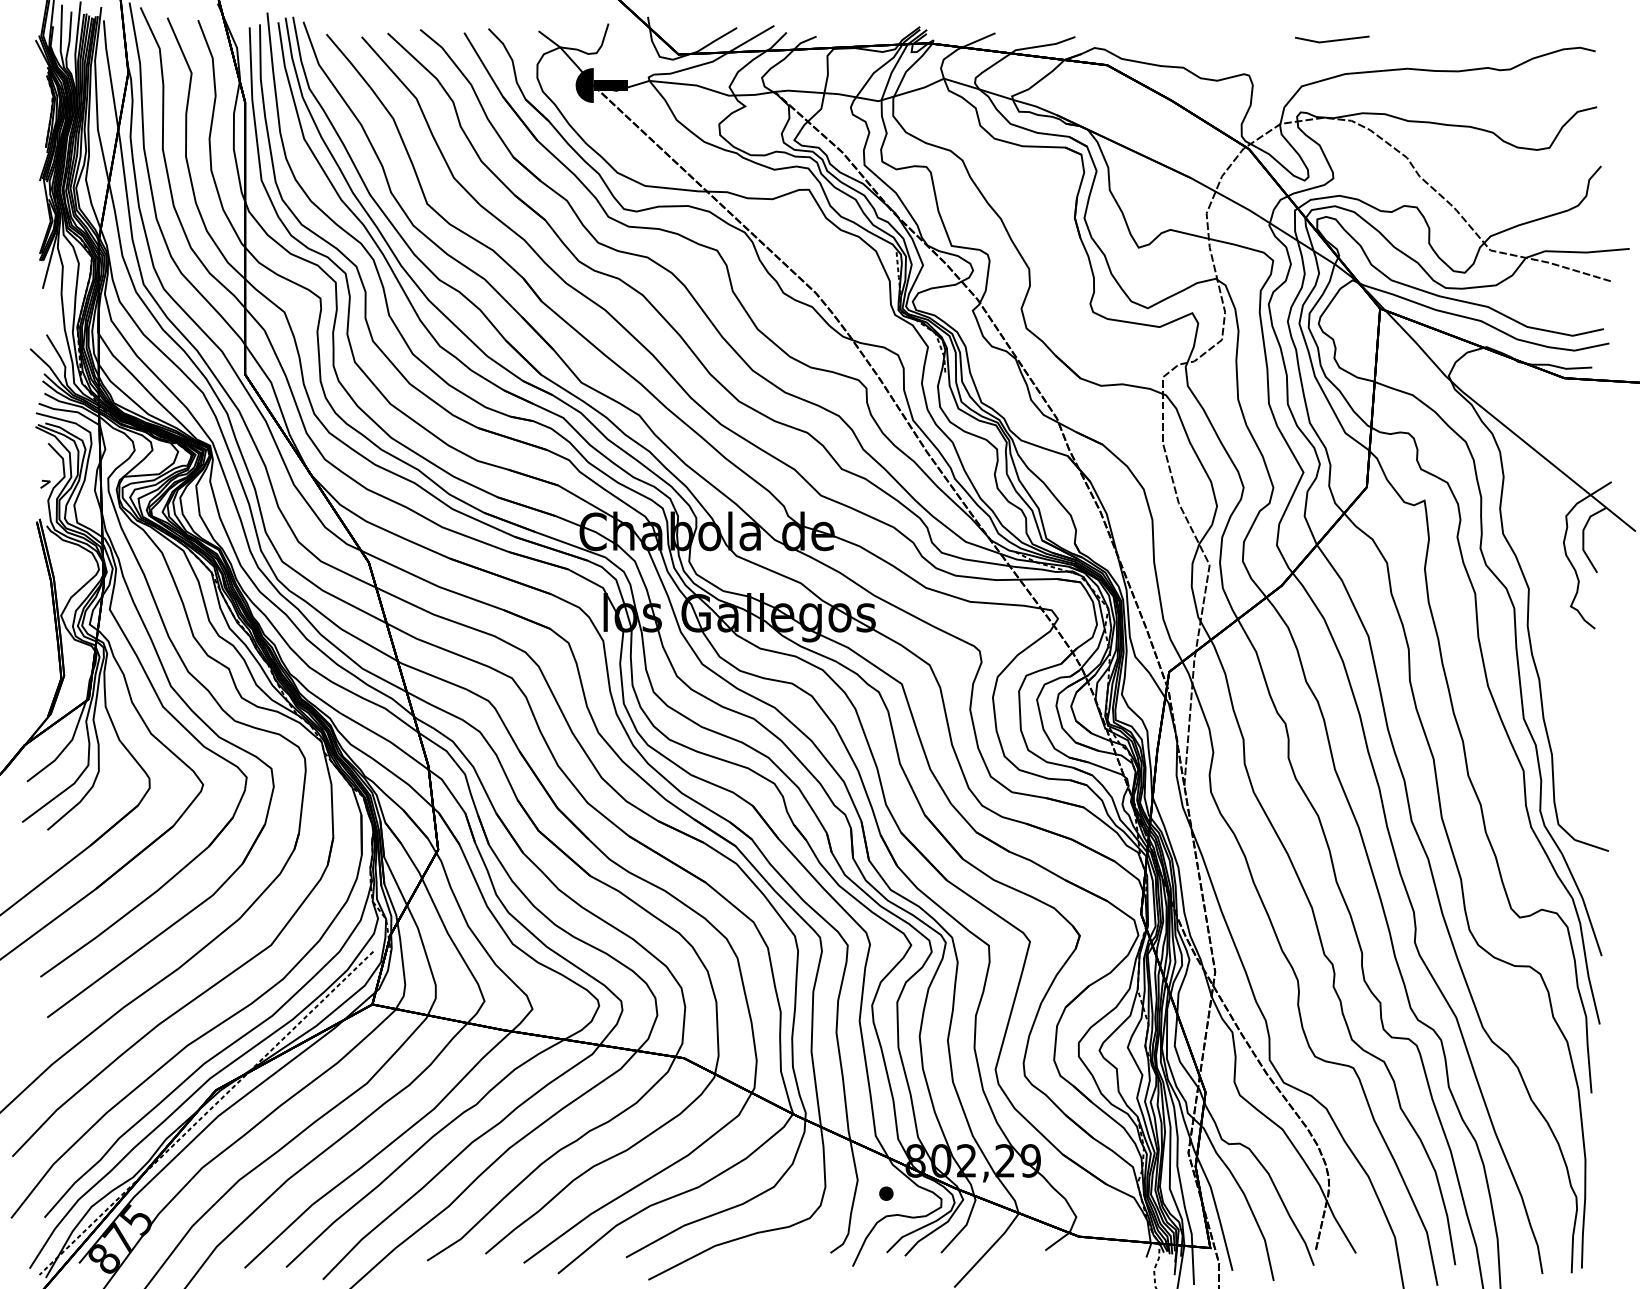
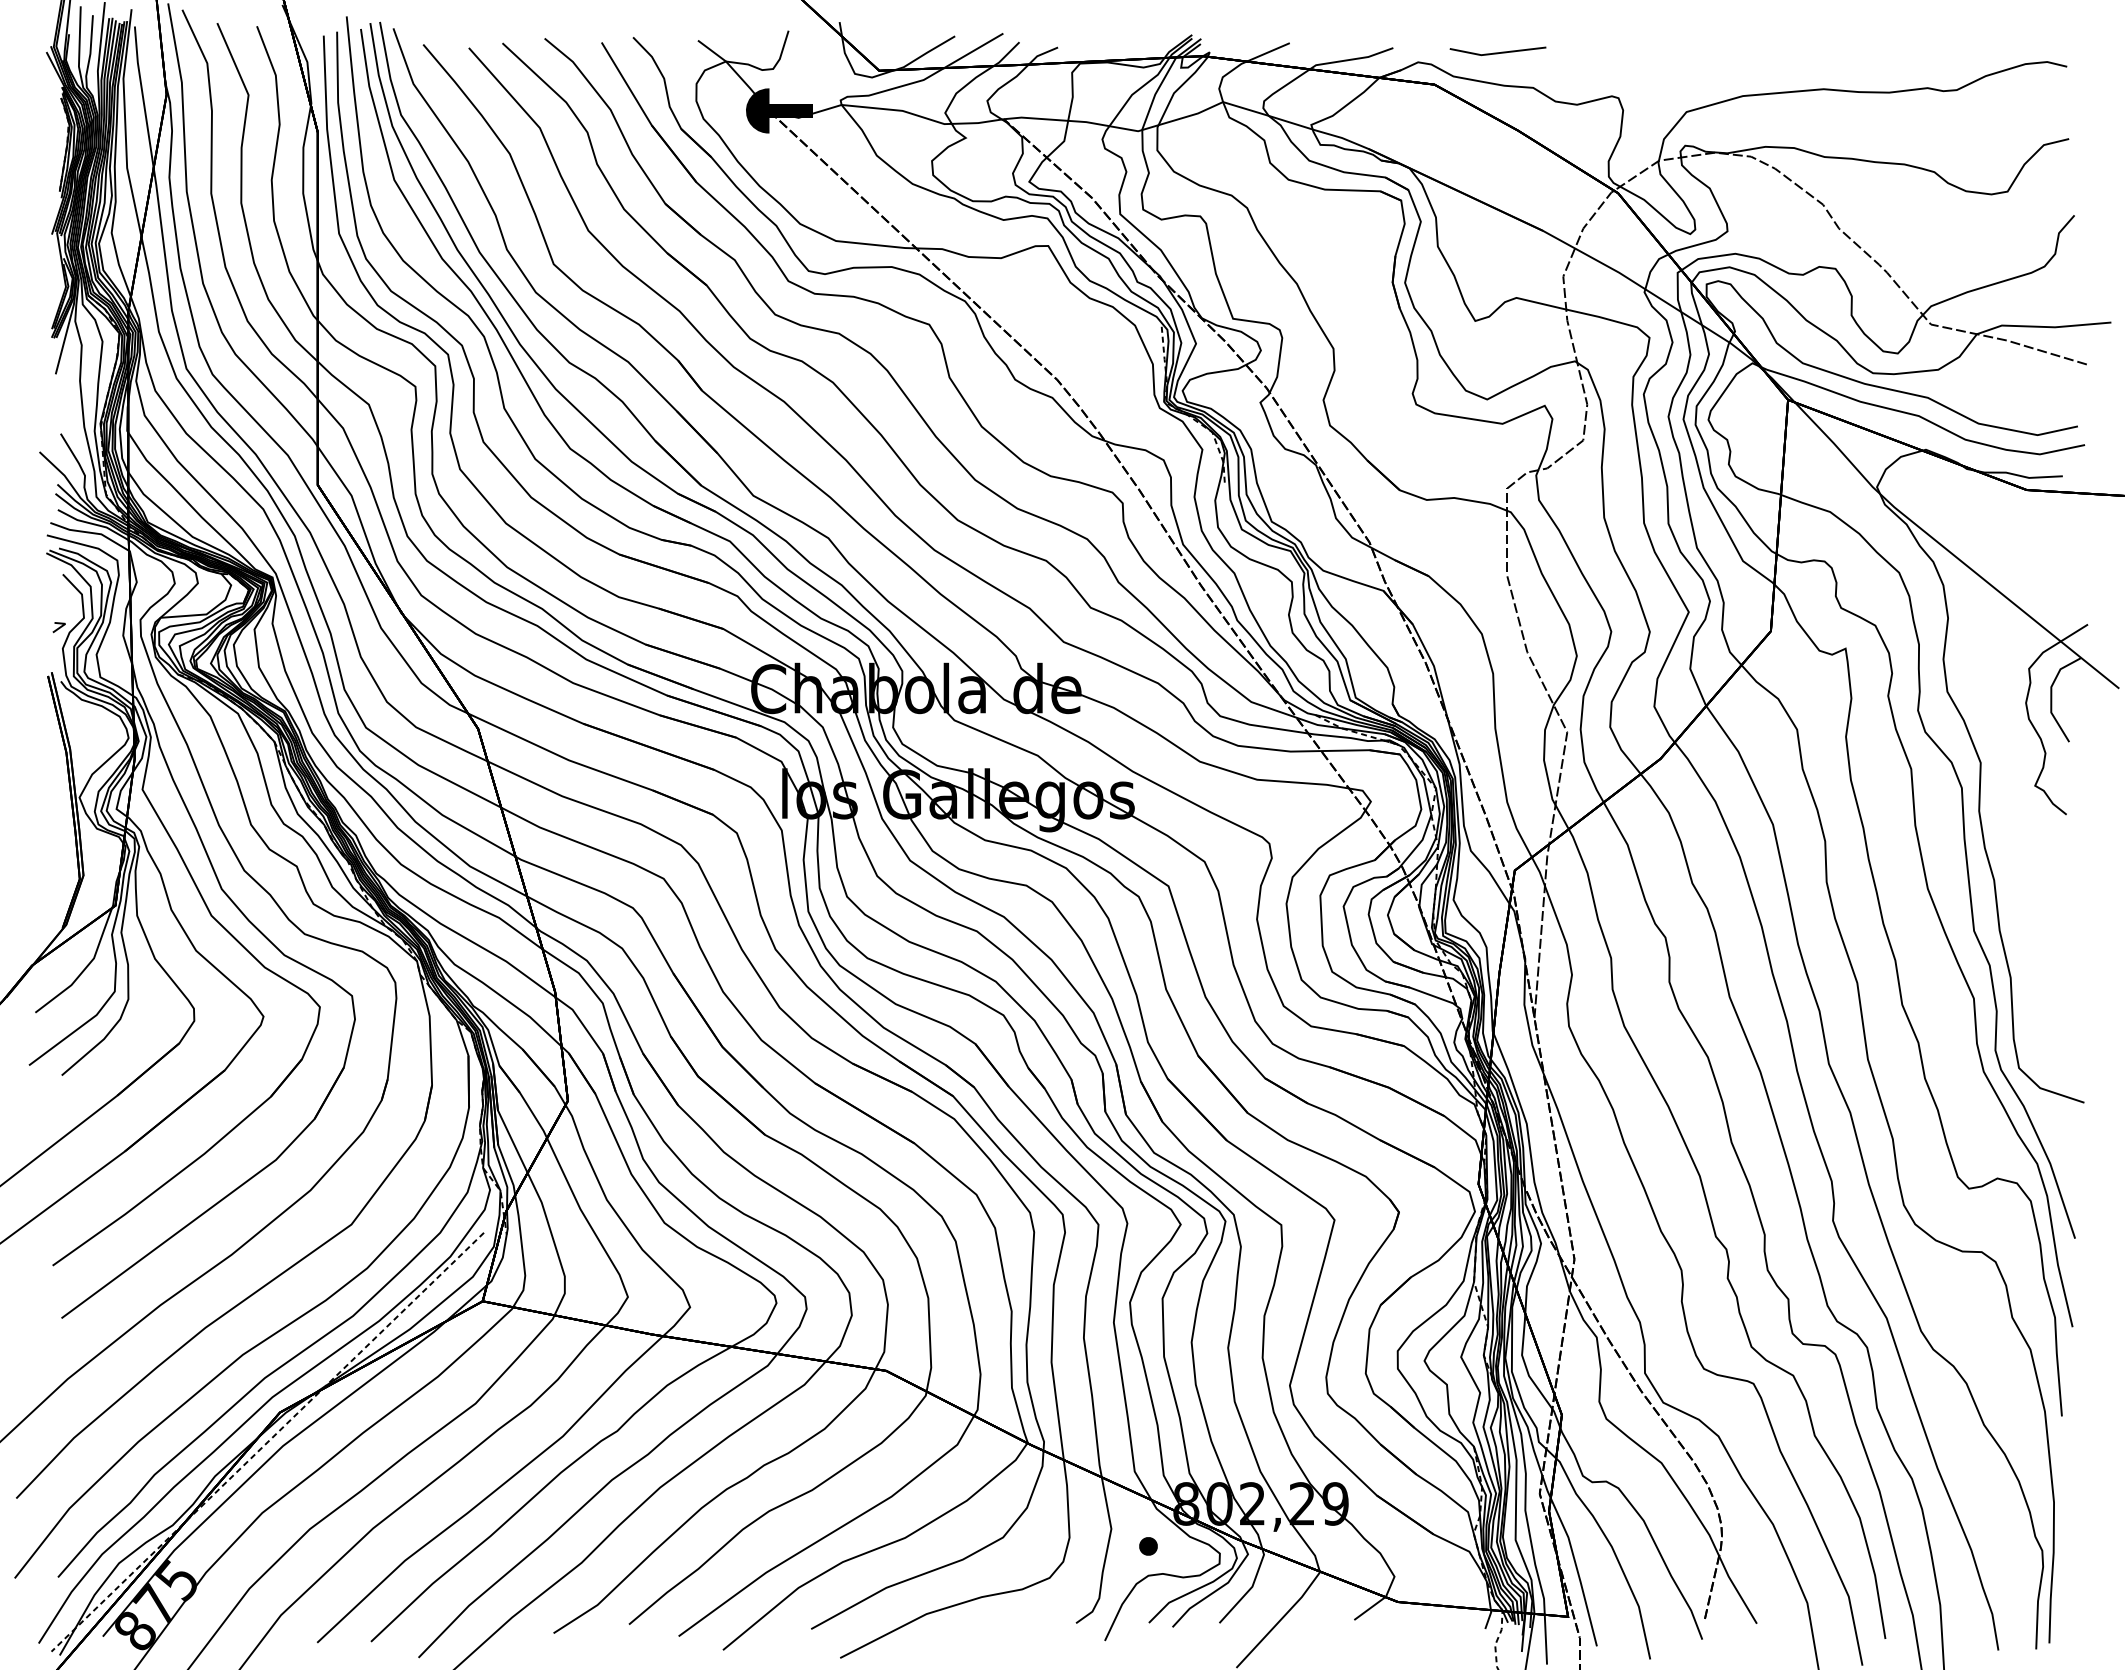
line: (1331, 40) -> (1497, 52), moved

